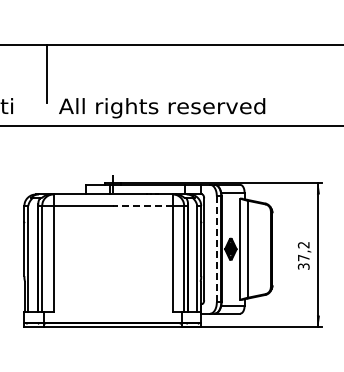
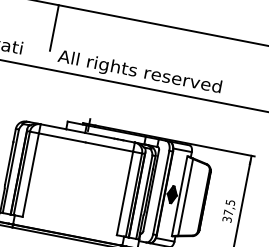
line: (142, 206) -> (109, 147), dashed -> solid
text: (303, 245) -> (230, 202), 37,2 -> 37,5
line: (216, 249) -> (160, 192), dashed -> solid

